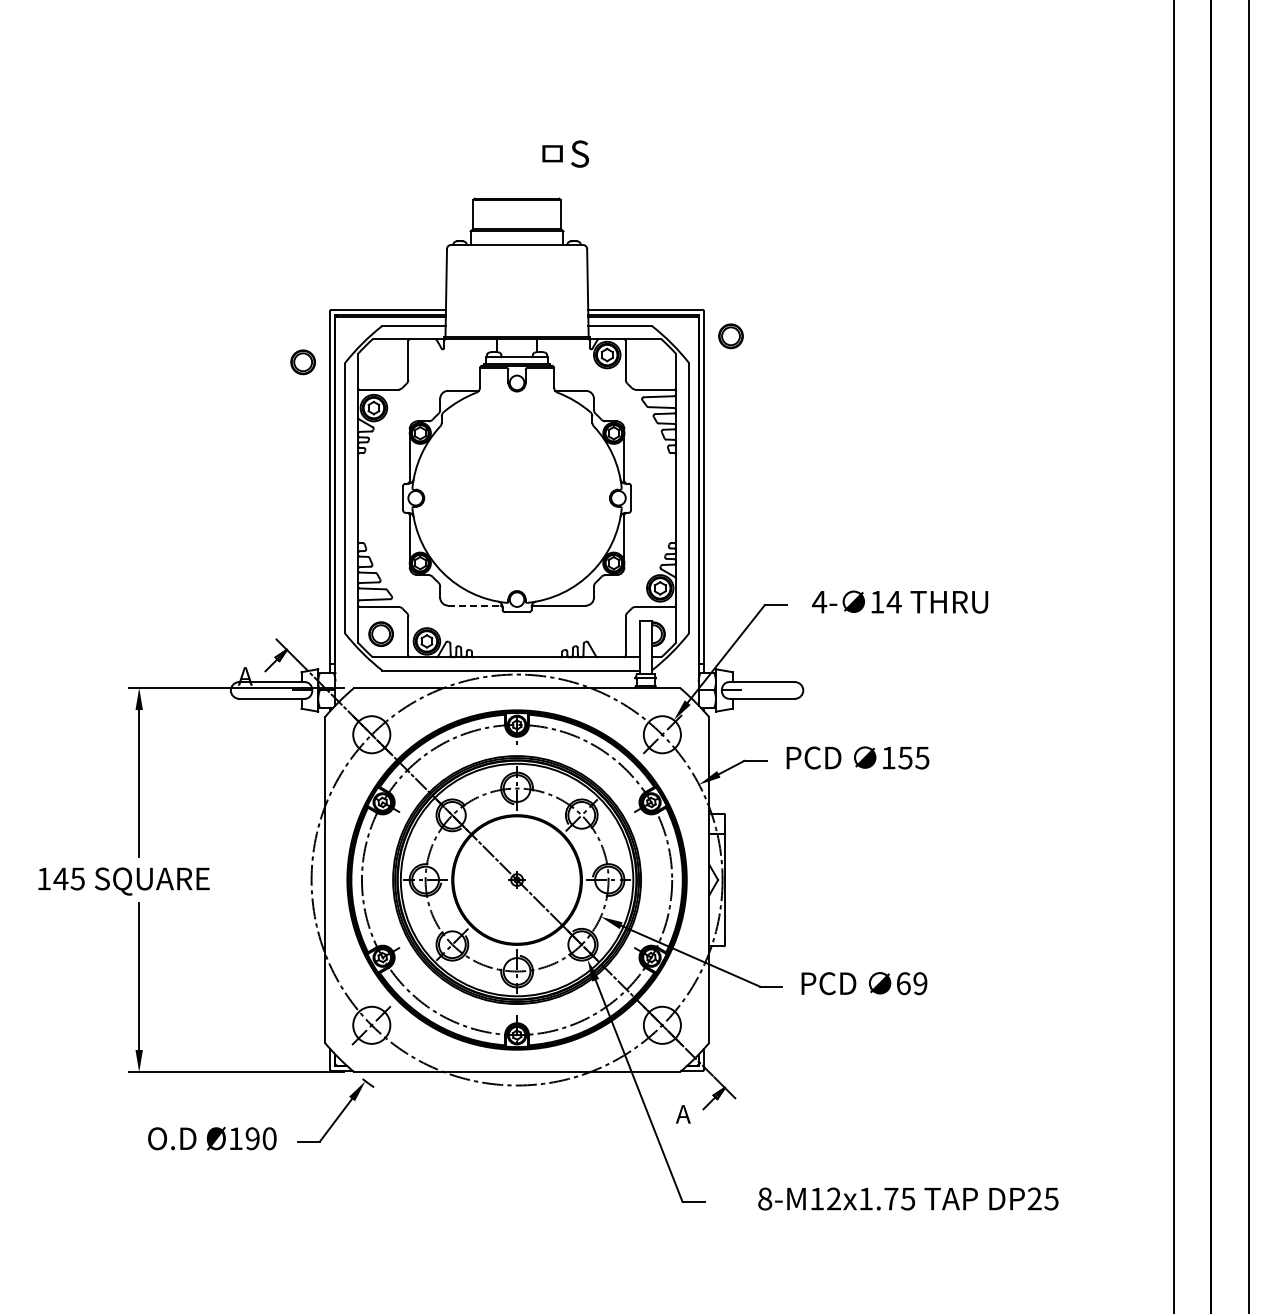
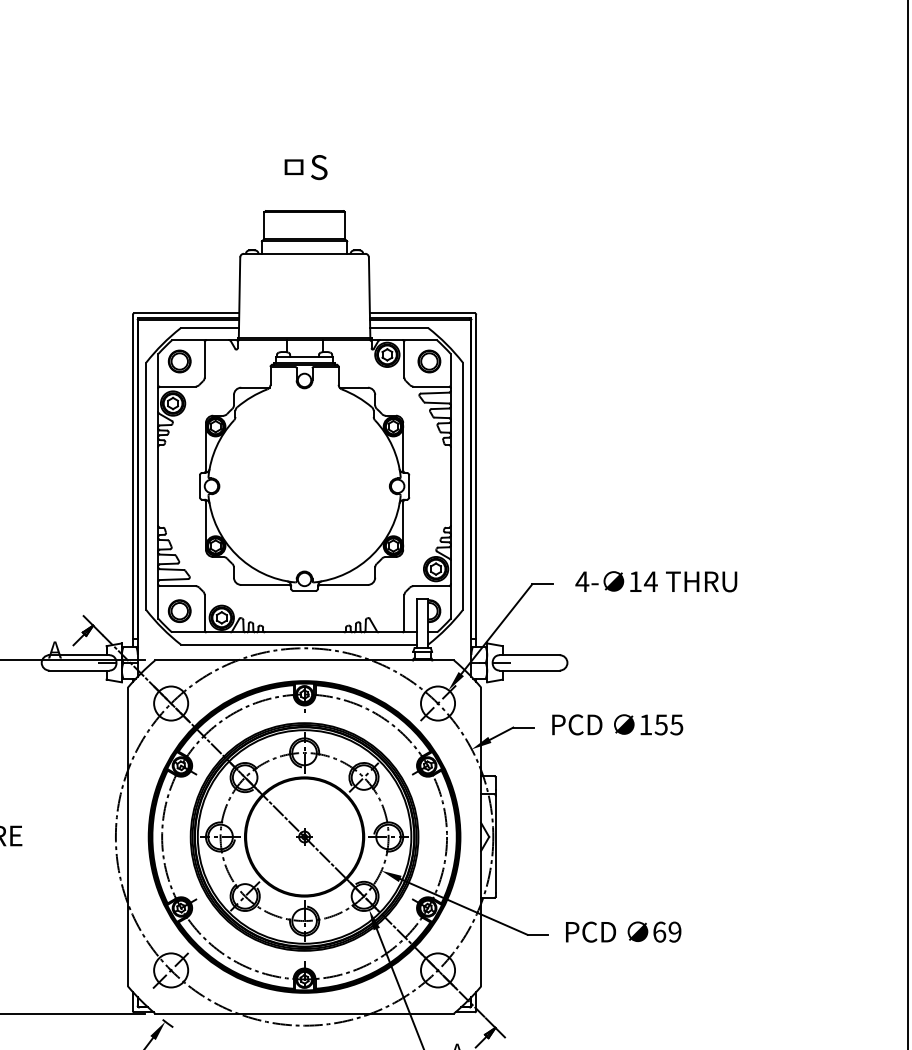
text: (565, 153) -> (305, 166), moved
part: (730, 336) -> (428, 361), moved
part: (302, 362) -> (179, 361), moved
line: (474, 605) -> (265, 584), dashed -> solid

